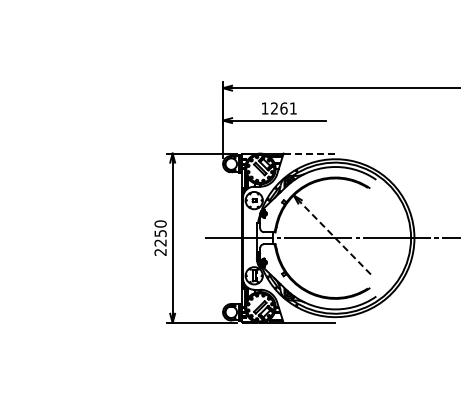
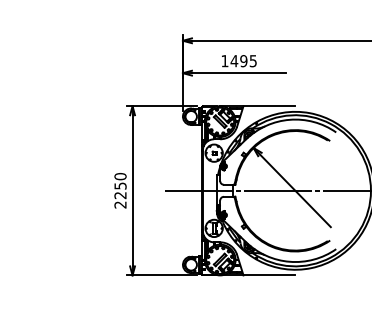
text: (283, 108) -> (243, 61), 1261 -> 1495
line: (309, 153) -> (269, 106), dashed -> solid
line: (335, 238) -> (295, 191), dashed -> solid

